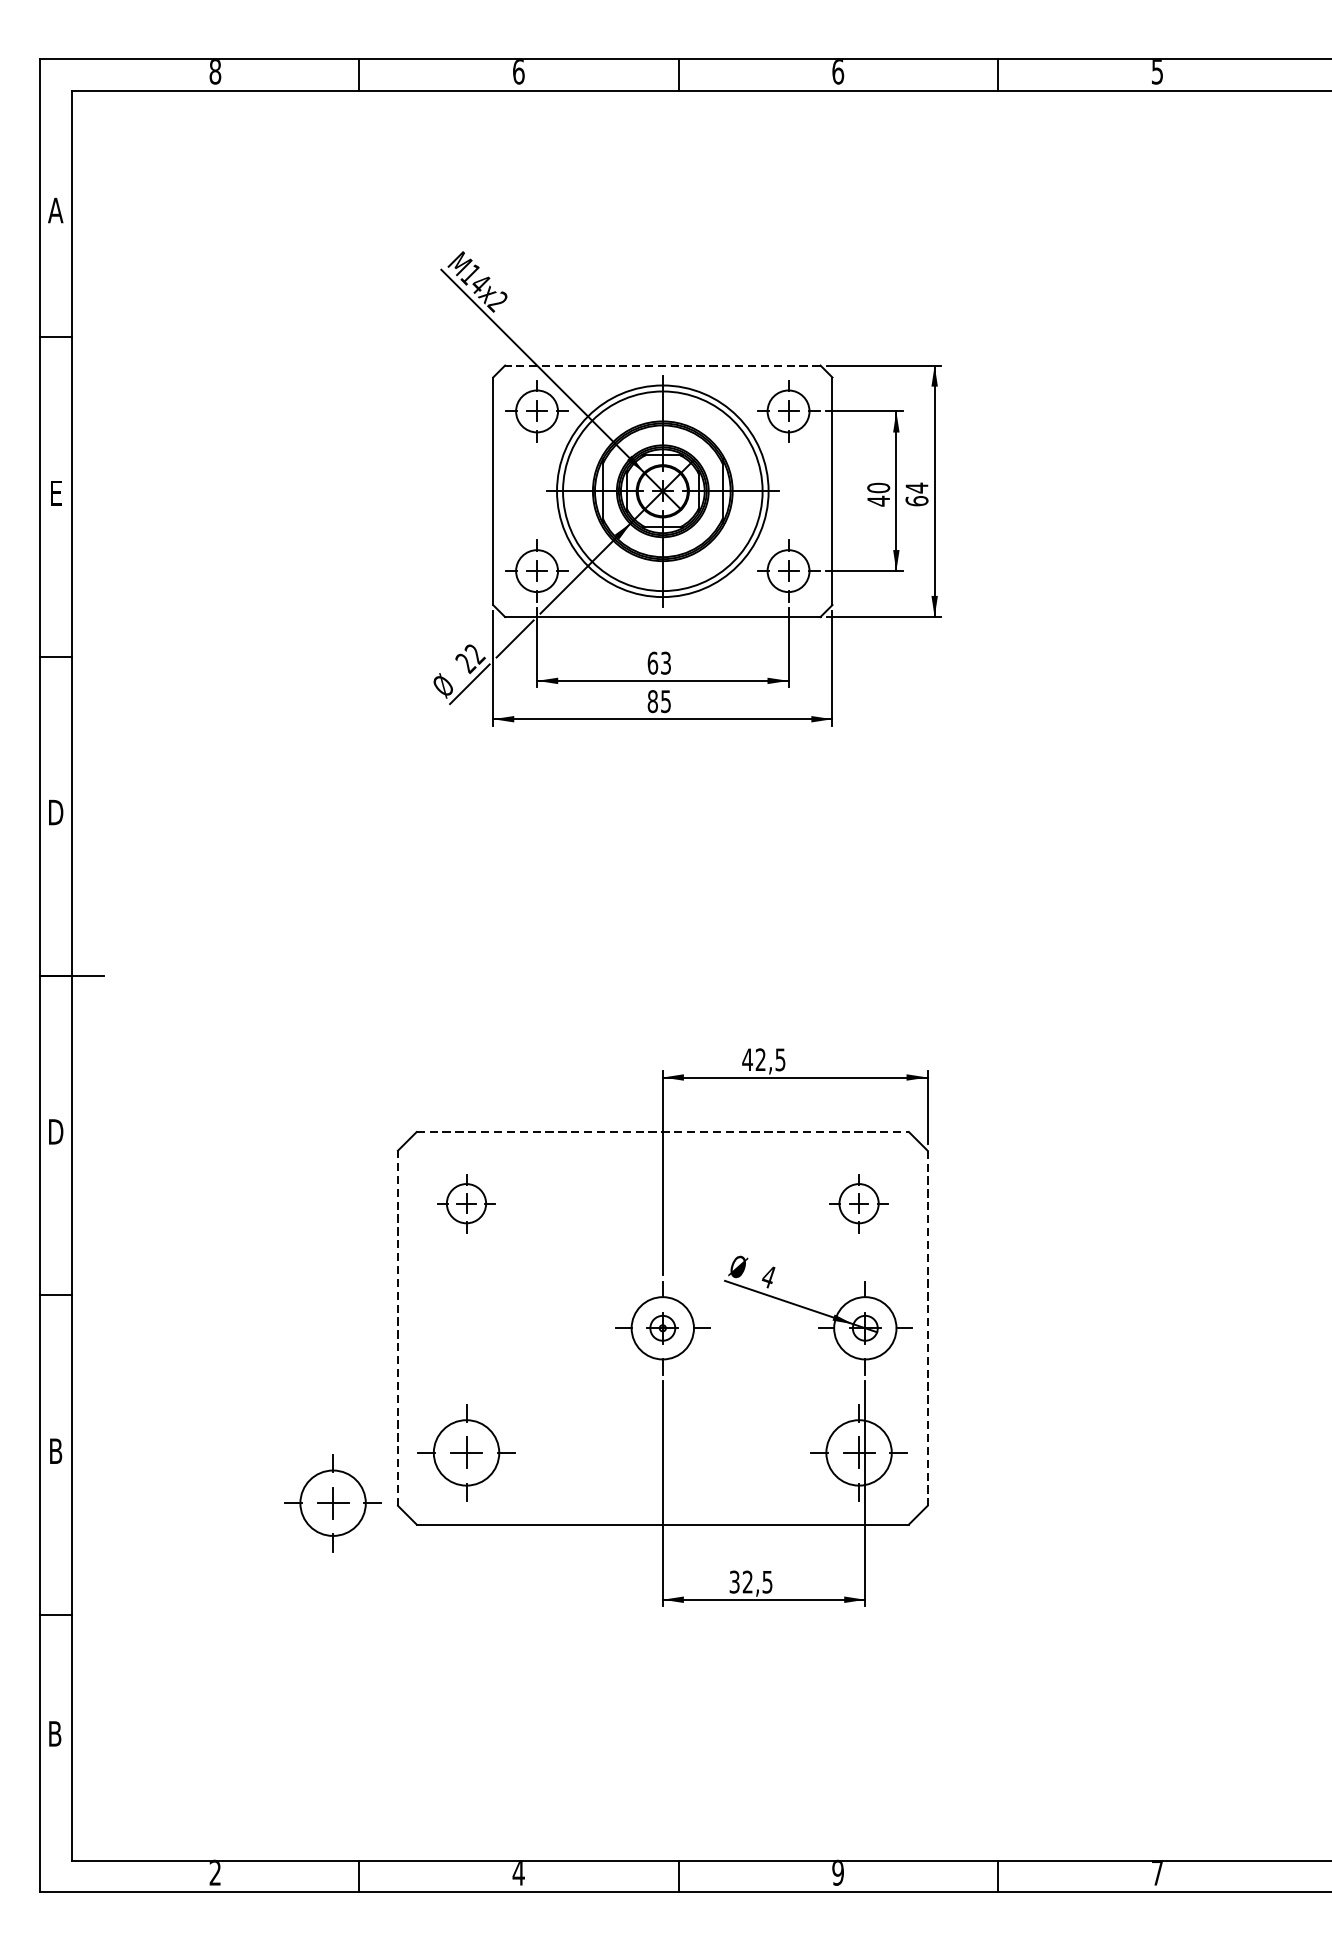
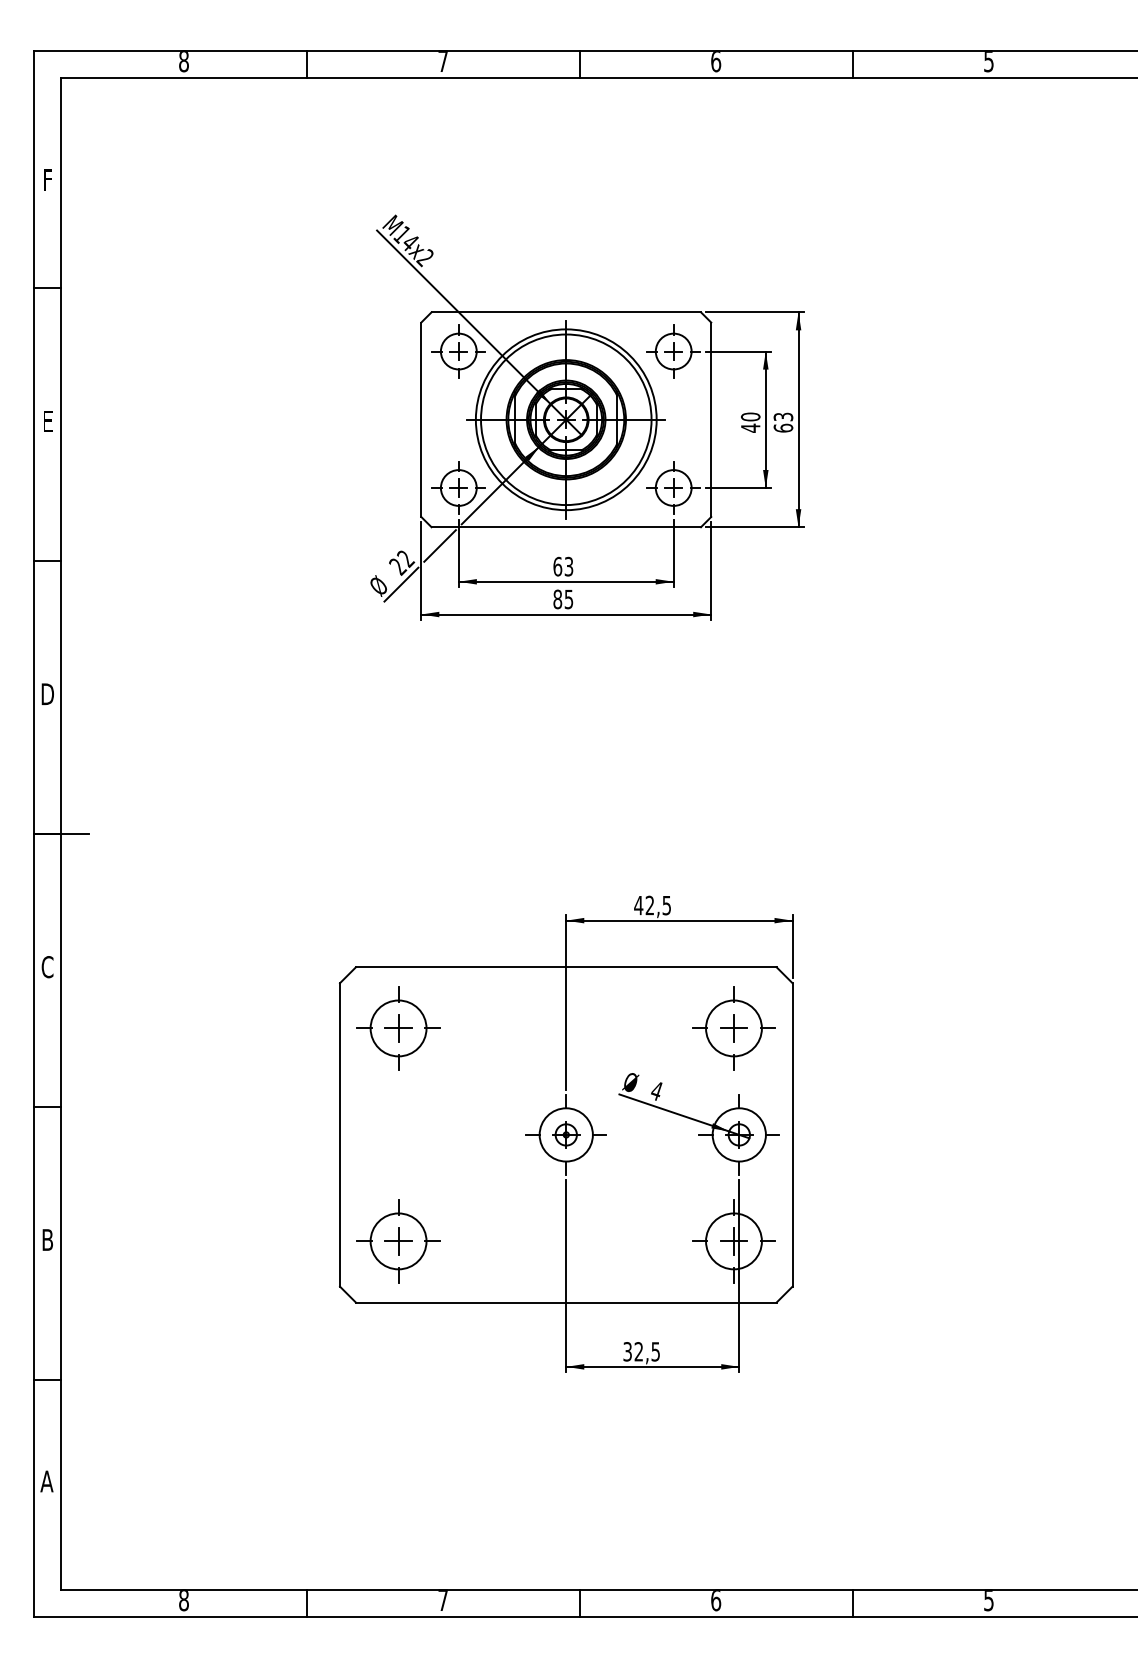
text: (519, 73) -> (443, 62), 6 -> 7
text: (55, 210) -> (47, 179), A -> F
line: (663, 365) -> (566, 312), dashed -> solid
text: (917, 487) -> (783, 416), 64 -> 63
text: (55, 1132) -> (47, 967), D -> C
line: (663, 1132) -> (566, 967), dashed -> solid
part: (466, 1203) -> (398, 1028), size x1.67
part: (858, 1203) -> (733, 1028), size x1.67
line: (398, 1327) -> (340, 1134), dashed -> solid
line: (927, 1327) -> (792, 1134), dashed -> solid
part: (333, 1503) -> (284, 1284), removed
text: (54, 1733) -> (46, 1481), B -> A
text: (517, 1873) -> (442, 1600), 4 -> 7
text: (214, 1874) -> (183, 1601), 2 -> 8
text: (838, 1874) -> (716, 1601), 9 -> 6
text: (1156, 1874) -> (988, 1601), 7 -> 5

